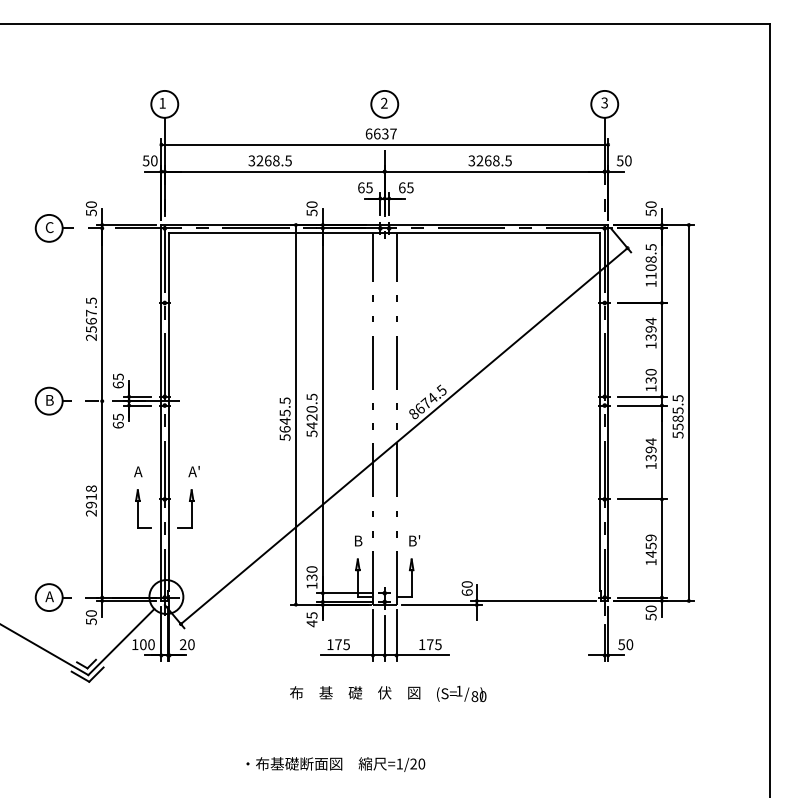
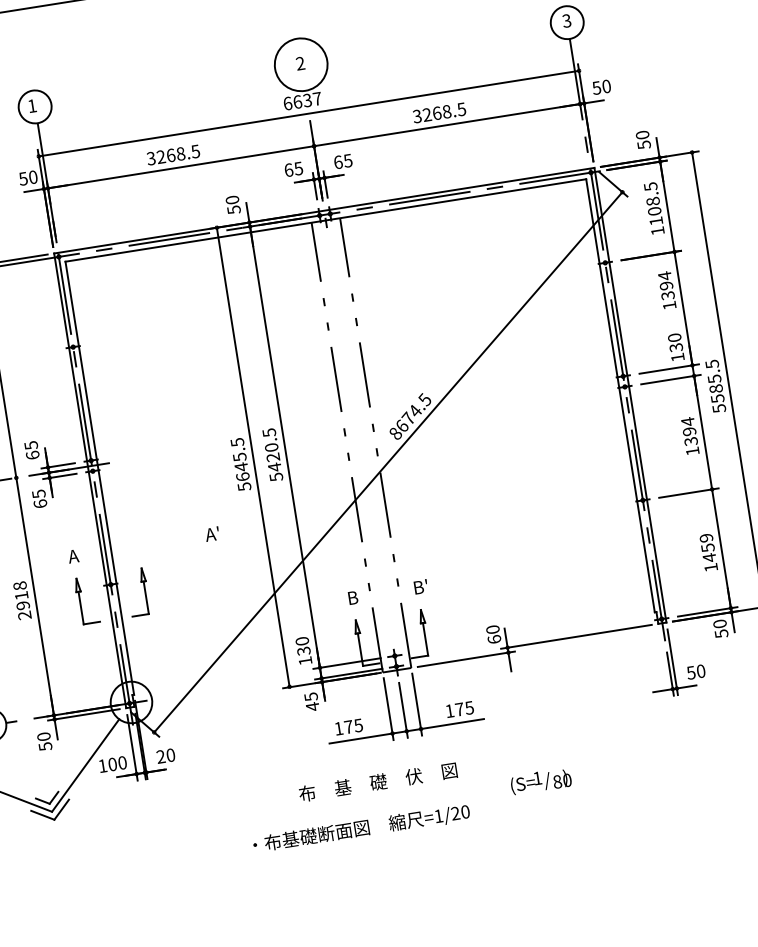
circle: (384, 103) -> (300, 63), size x1.6
text: (193, 471) -> (211, 534), moved
text: (461, 693) -> (540, 780), moved
text: (335, 764) -> (361, 829), moved

